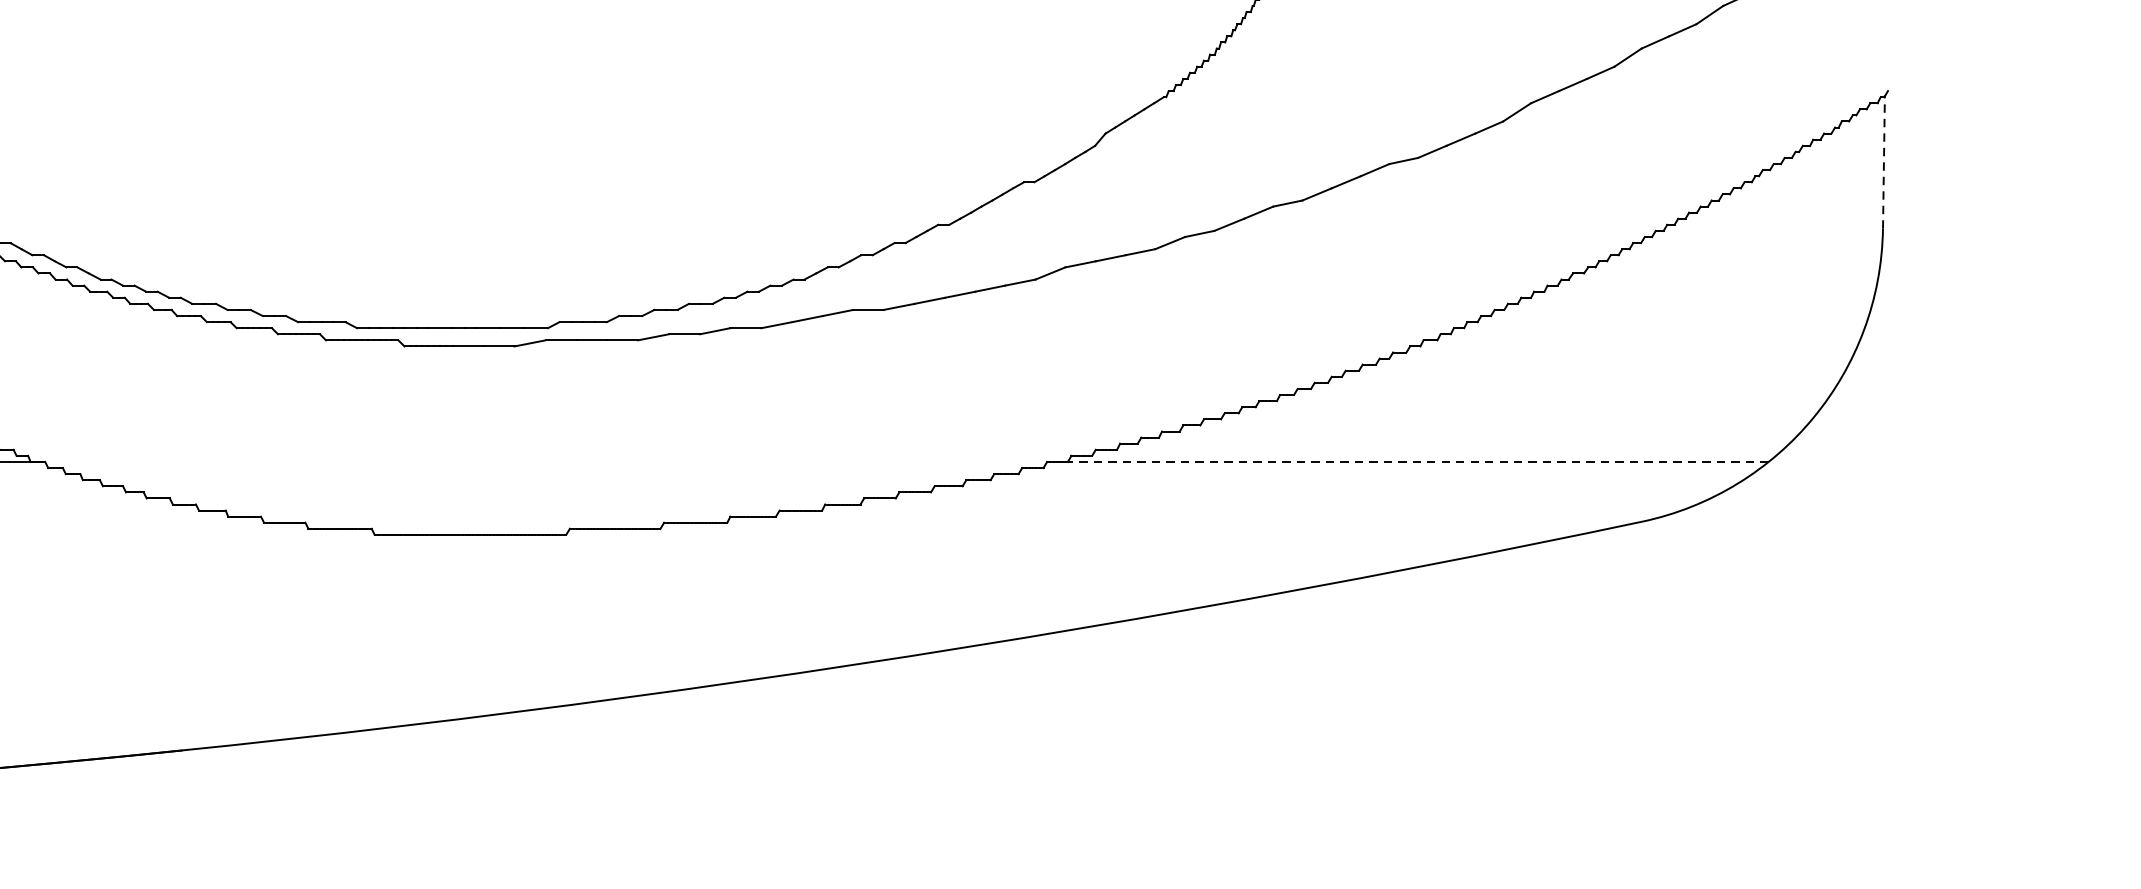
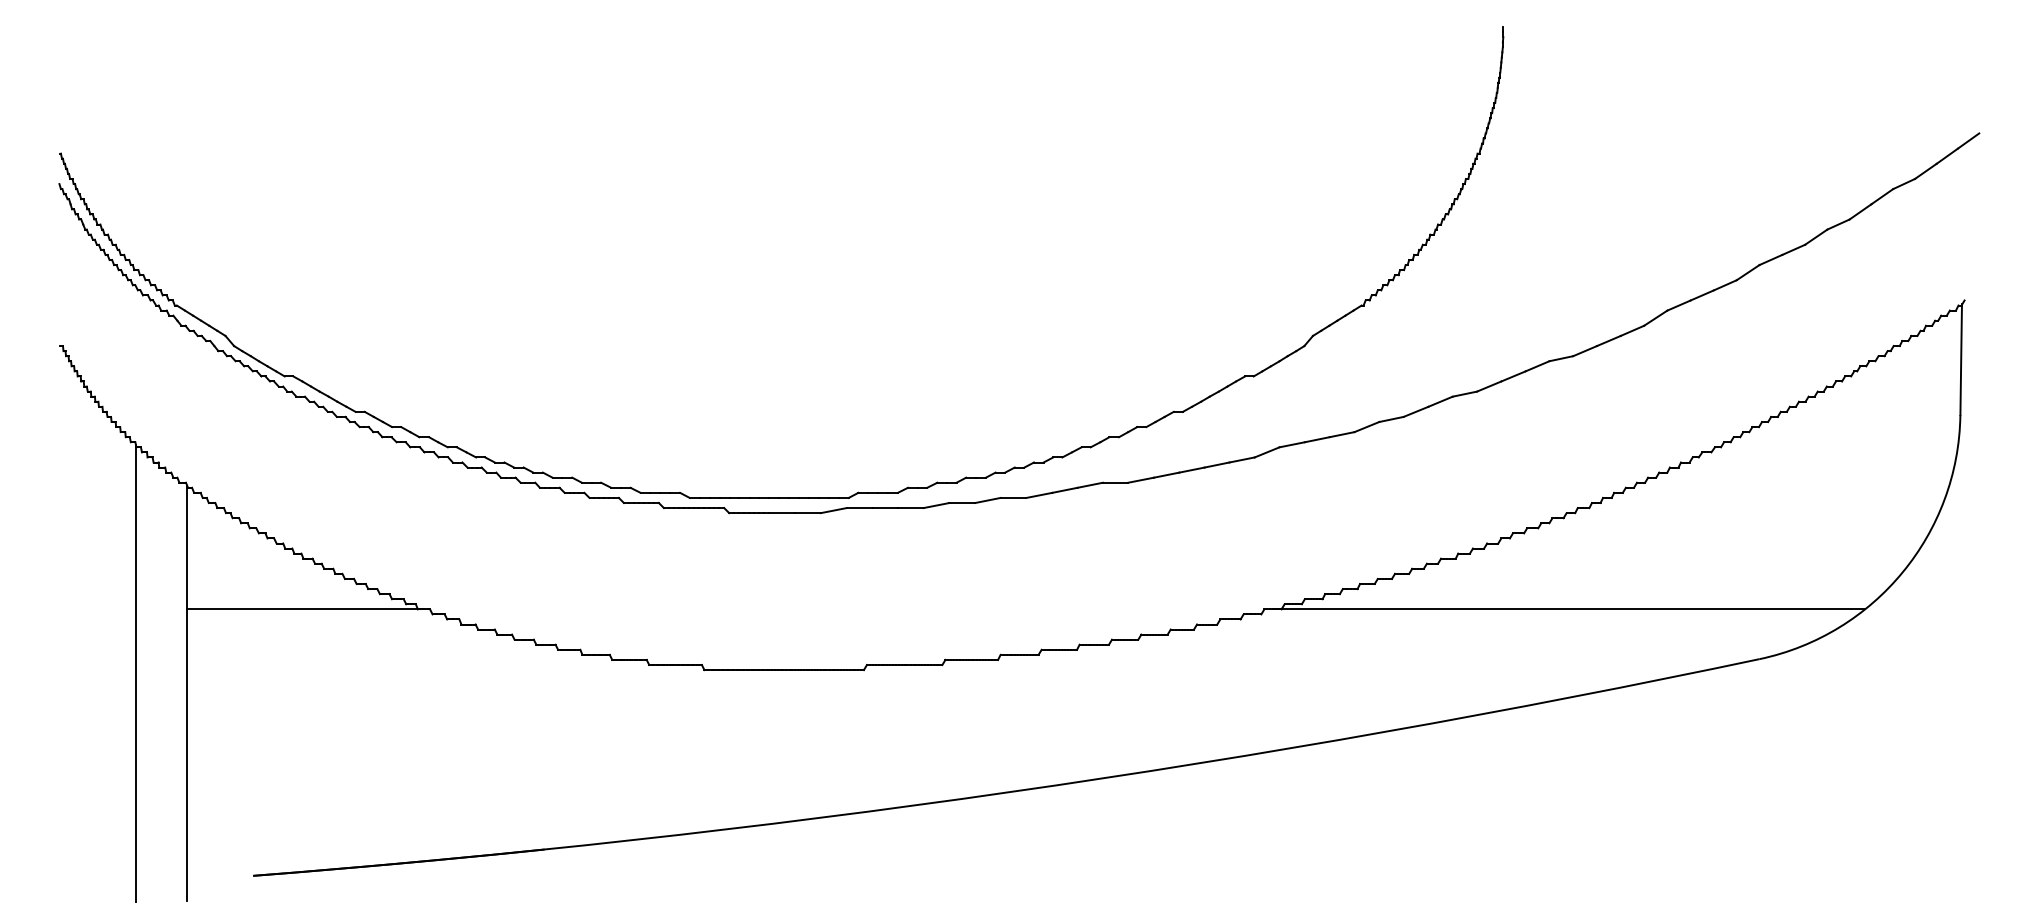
line: (1884, 161) -> (1961, 359), dashed -> solid
line: (1413, 462) -> (1569, 609), dashed -> solid

